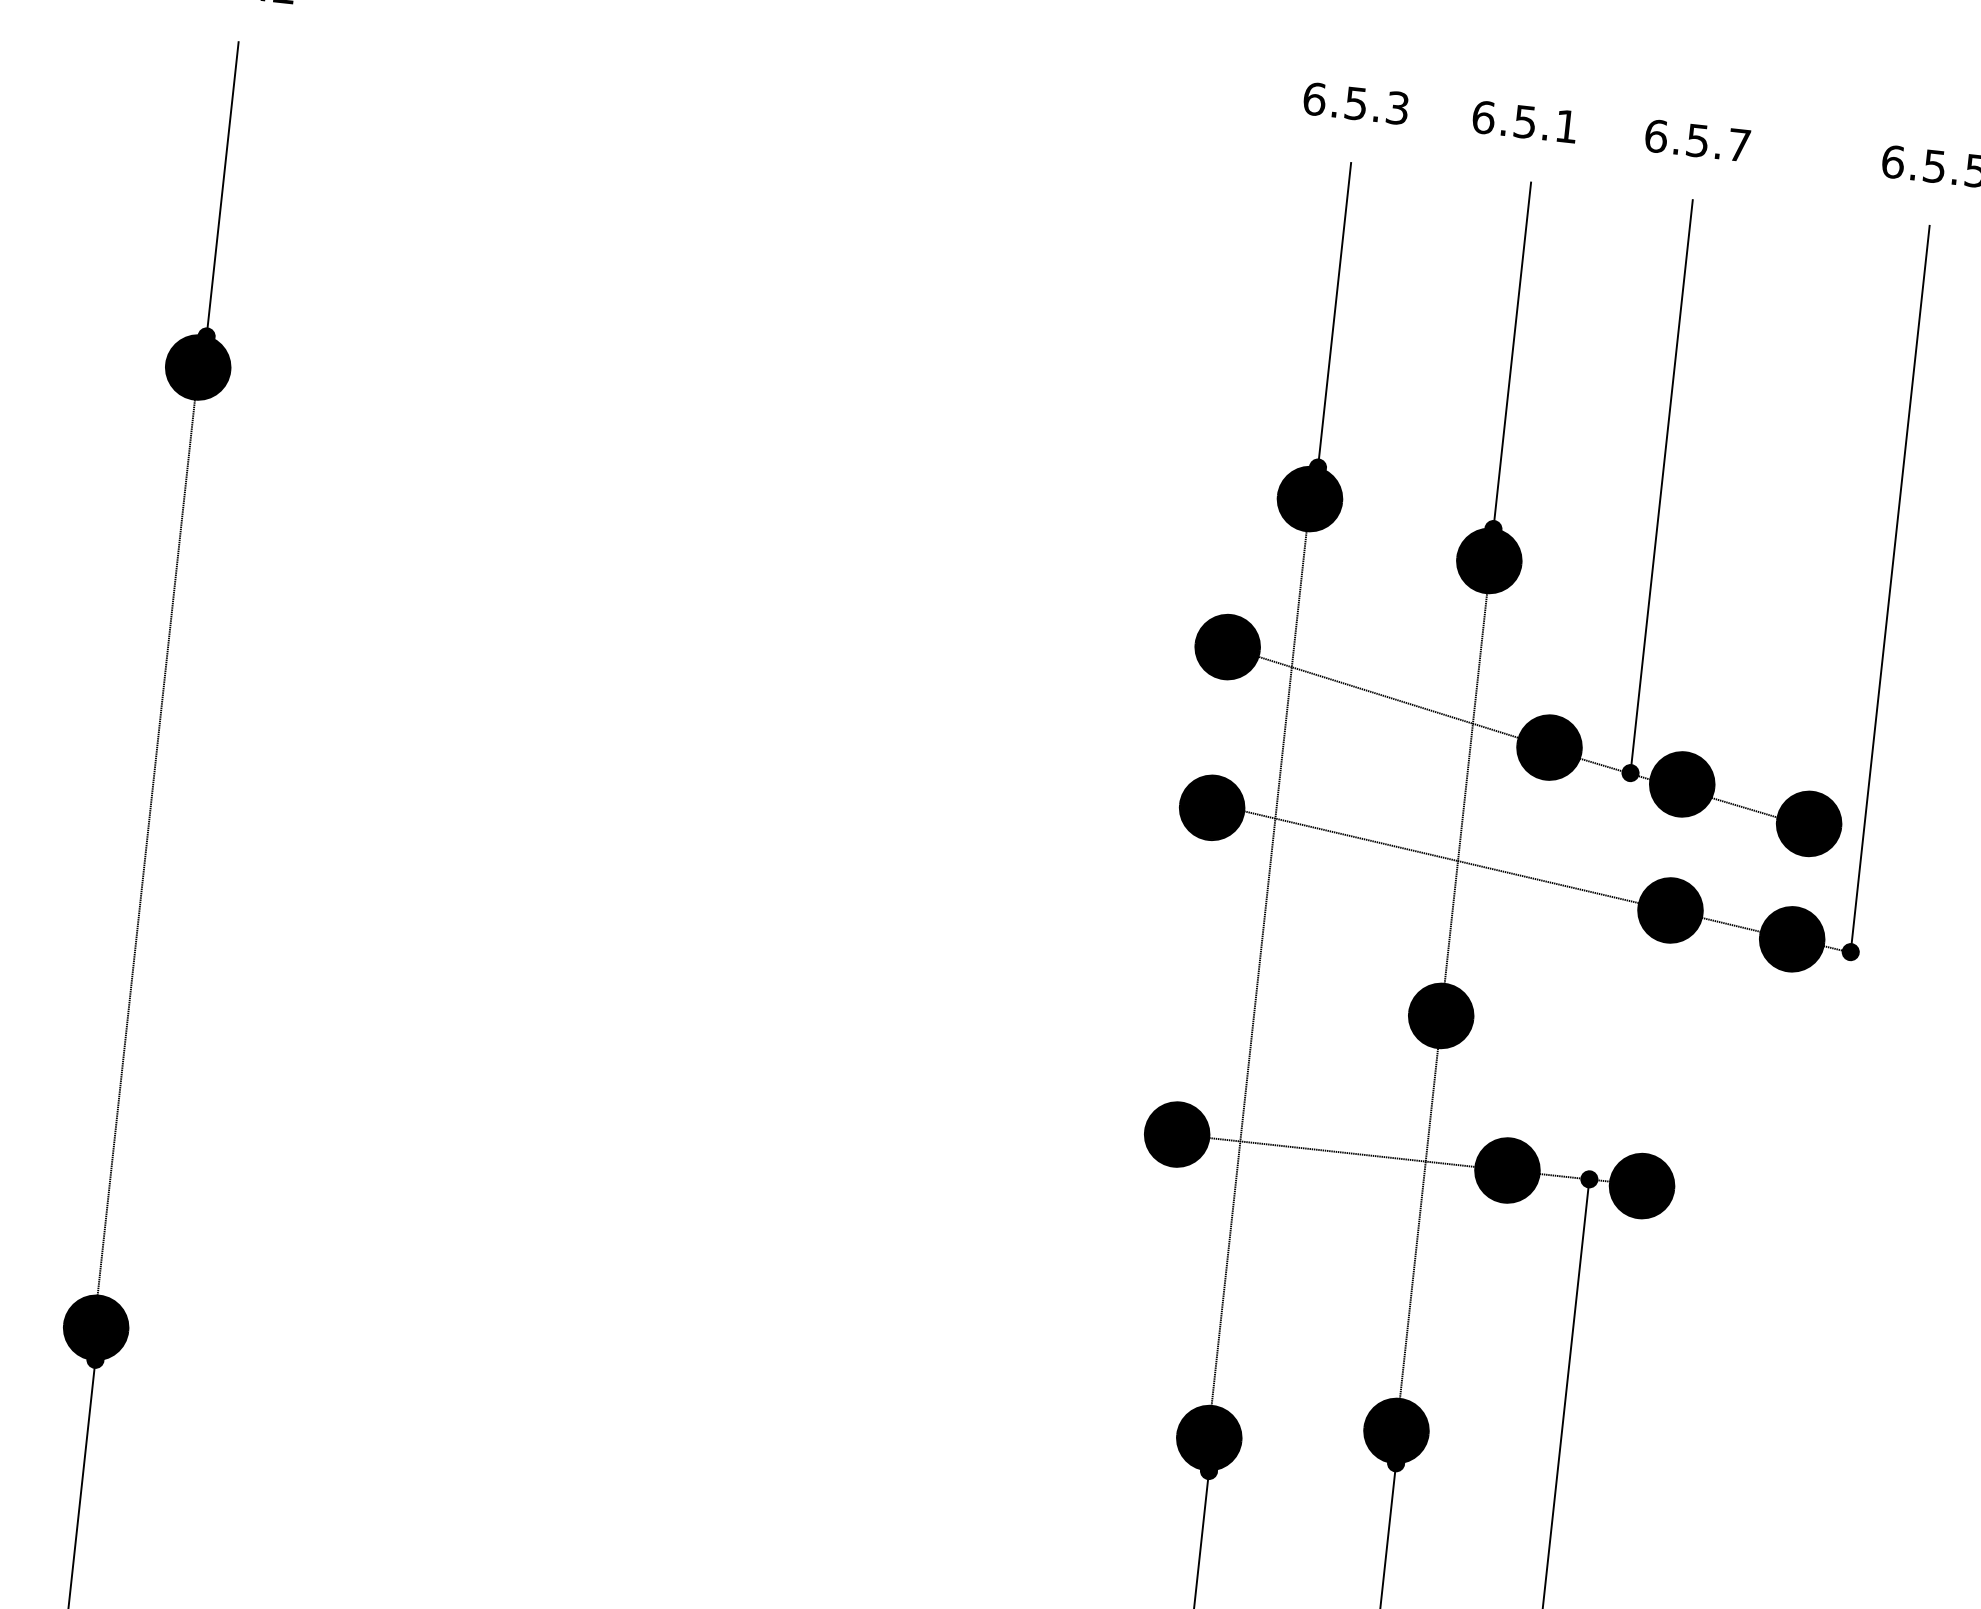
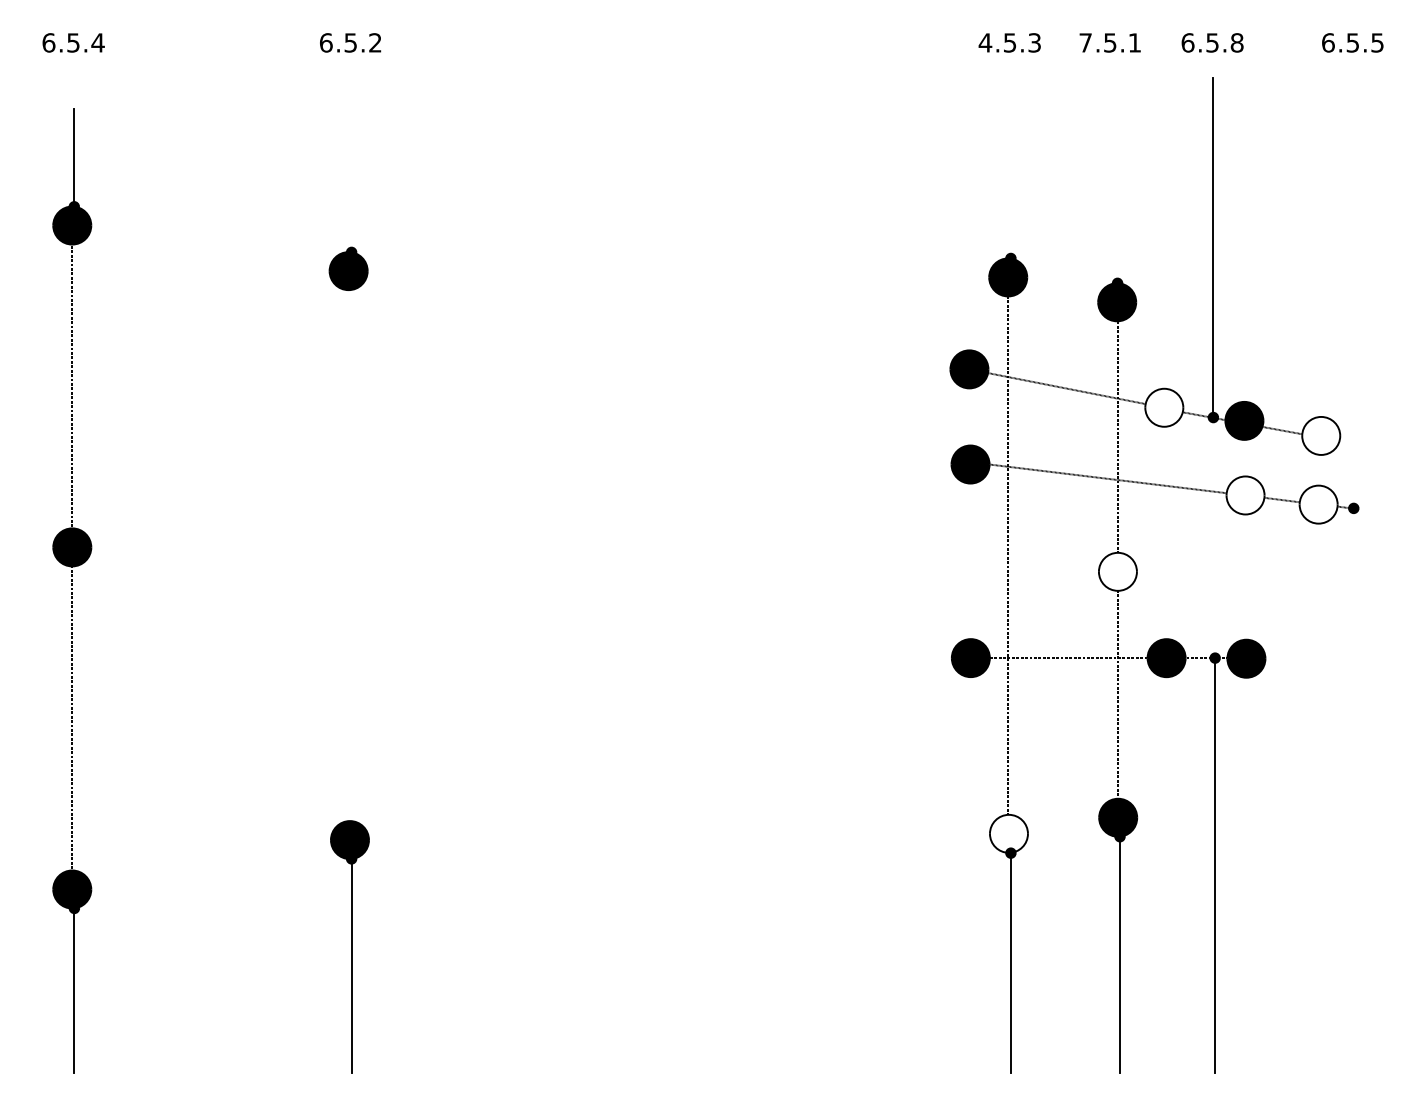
text: (1314, 98) -> (985, 42), 6.5.3 -> 4.5.3
text: (1483, 116) -> (1085, 42), 6.5.1 -> 7.5.1
text: (1738, 144) -> (1236, 42), 6.5.7 -> 6.5.8
line: (222, 189) -> (351, 165), removed
line: (1333, 315) -> (1010, 168), removed
line: (1512, 355) -> (1117, 180), removed
line: (1889, 589) -> (1353, 293), removed
fill: (1549, 747) -> (1164, 407), removed
fill: (1809, 823) -> (1321, 435), removed
line: (145, 847) -> (348, 555), removed
fill: (1670, 910) -> (1245, 495), removed
fill: (1791, 939) -> (1318, 504), removed
fill: (1440, 1015) -> (1117, 571), removed
fill: (1208, 1437) -> (1008, 833), removed

